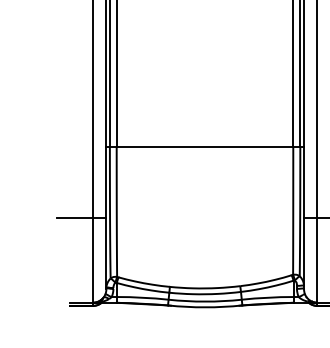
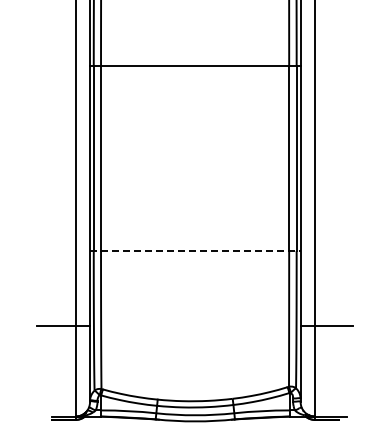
line: (205, 147) -> (195, 251), solid -> dashed

